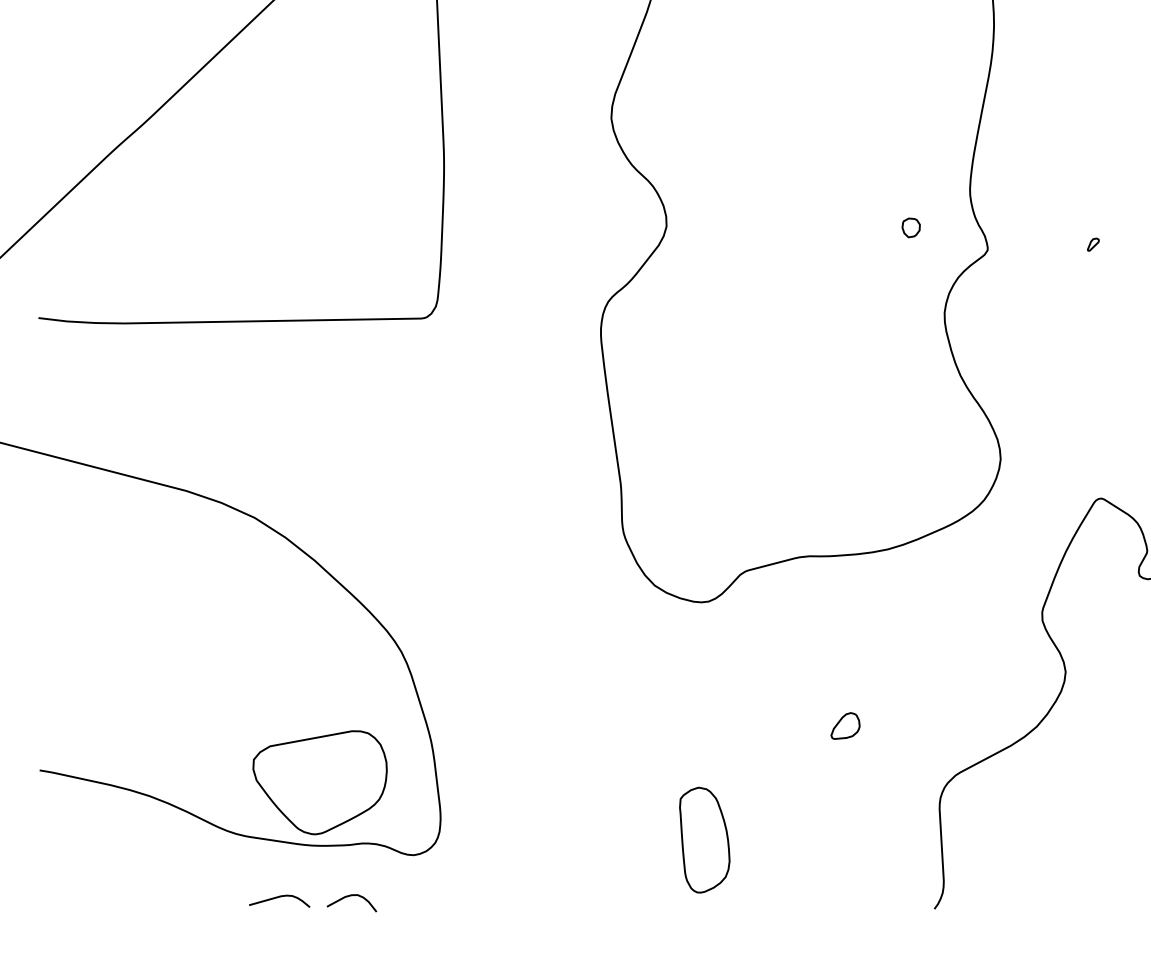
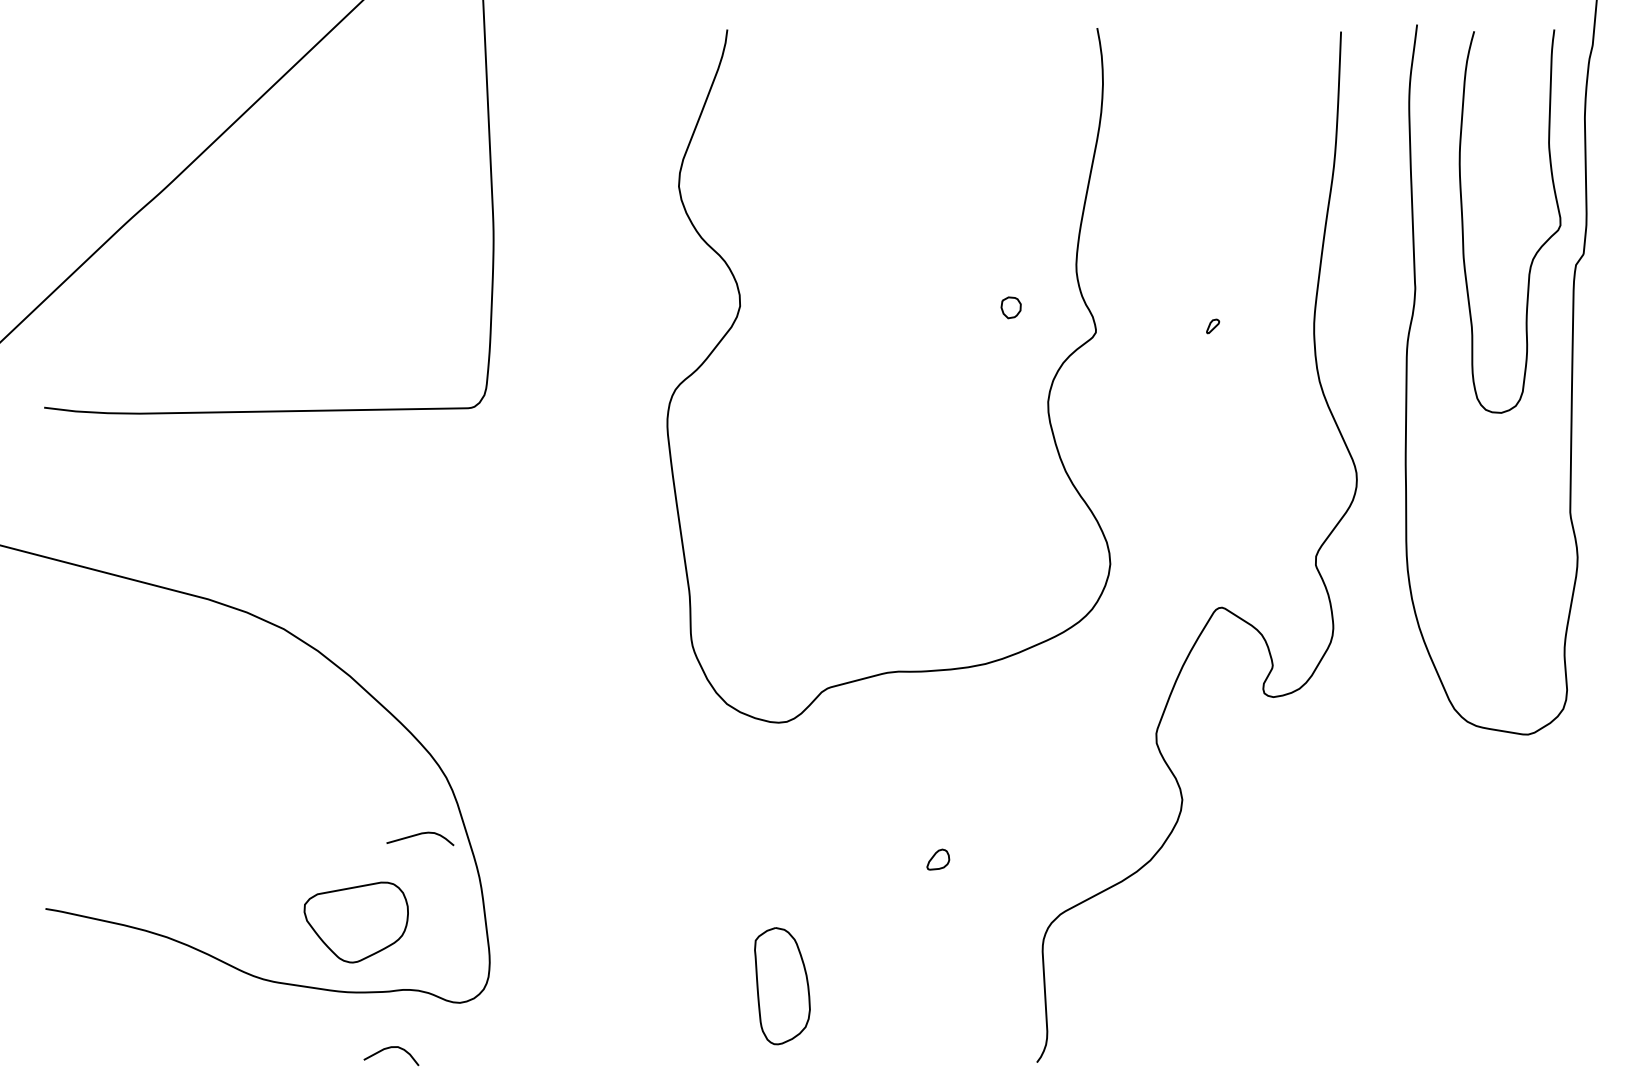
part: (844, 725) -> (937, 859), size x0.7
part: (320, 782) -> (356, 922), size x0.7
curve: (277, 898) -> (418, 835), moved

